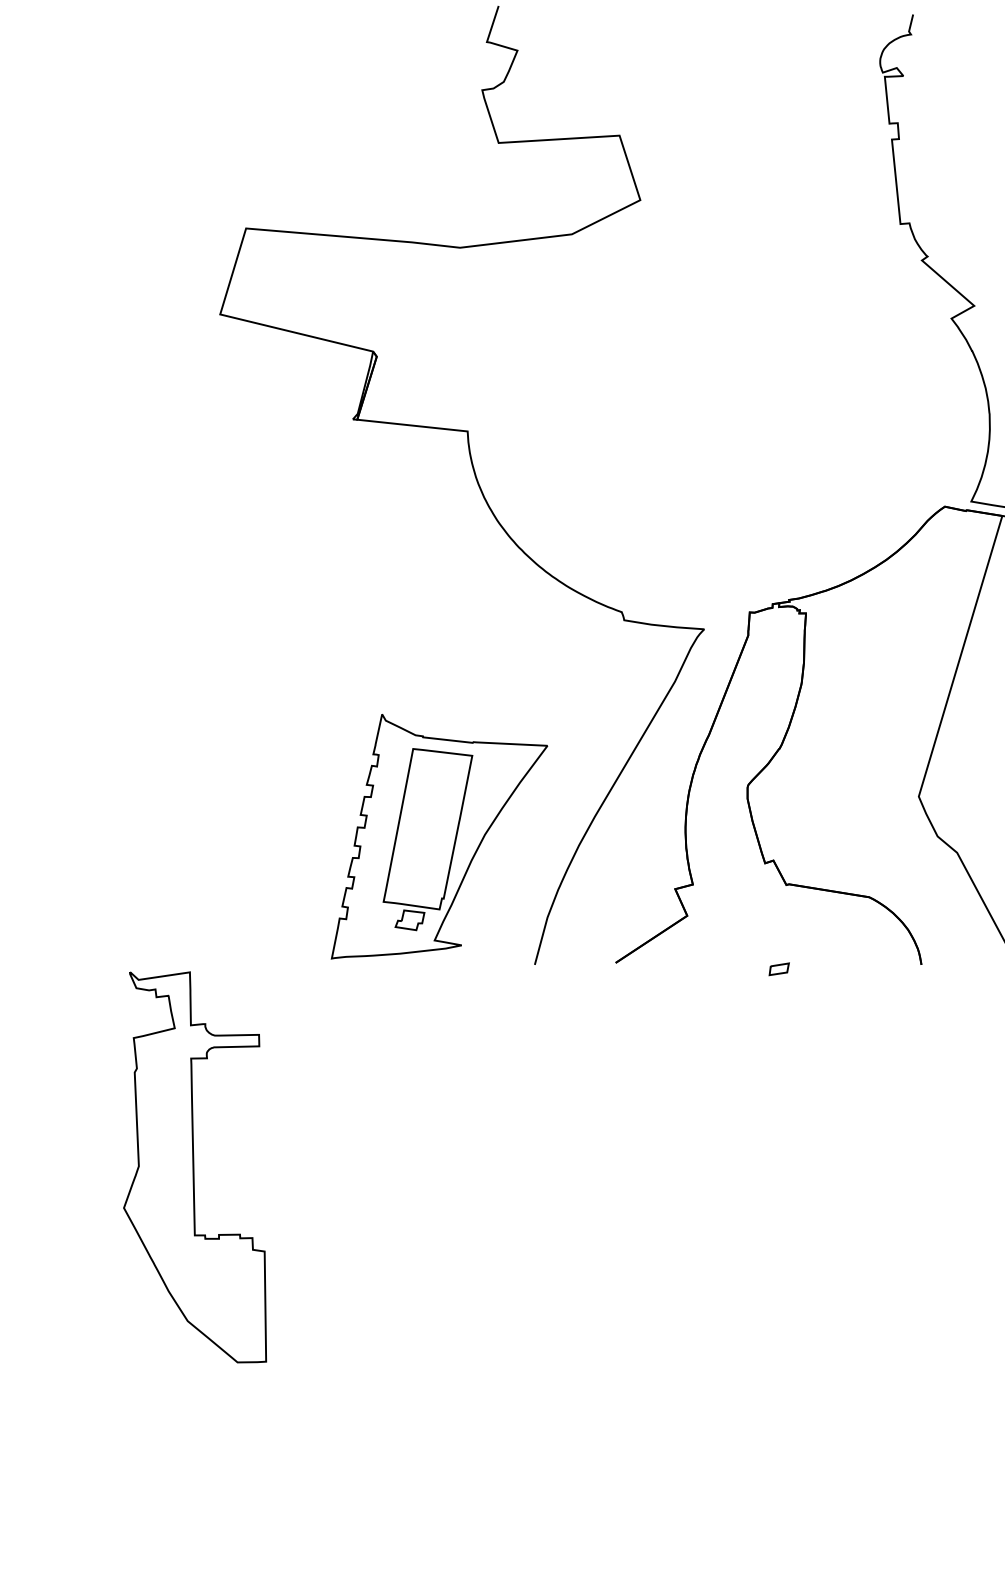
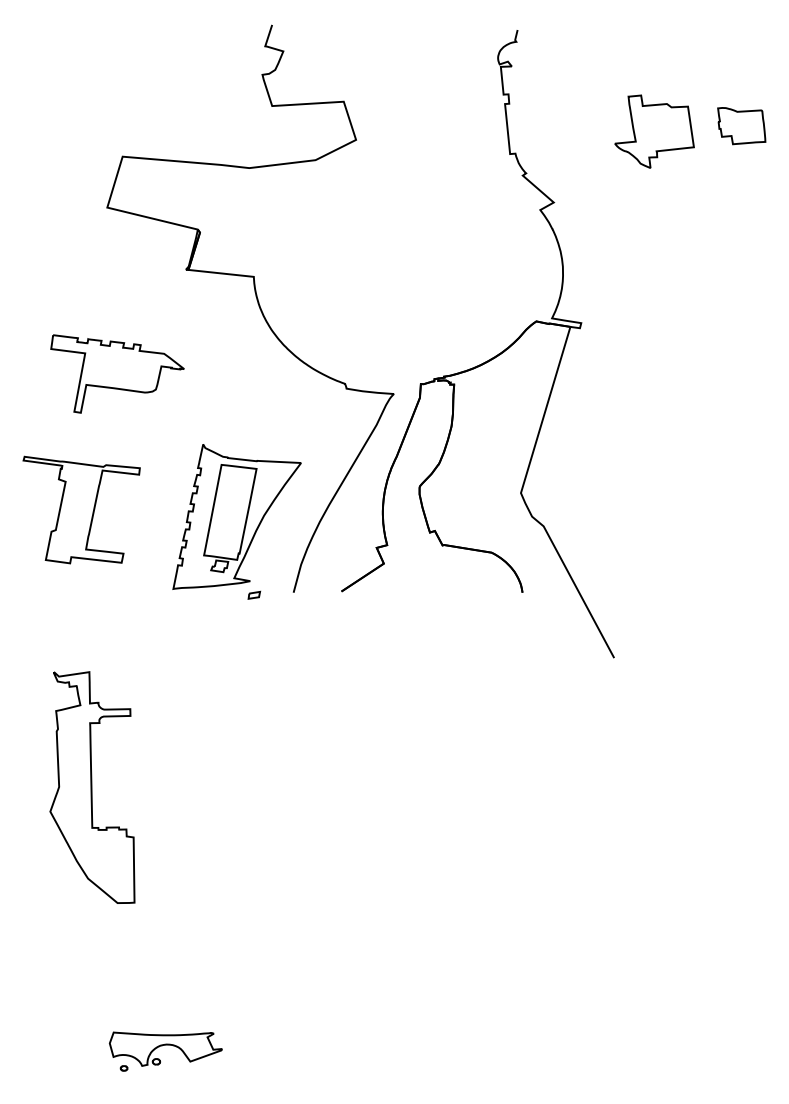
part: (237, 594) -> (117, 373), added
part: (176, 824) -> (81, 509), added
part: (779, 967) -> (254, 594), moved
part: (195, 1167) -> (92, 787), moved

